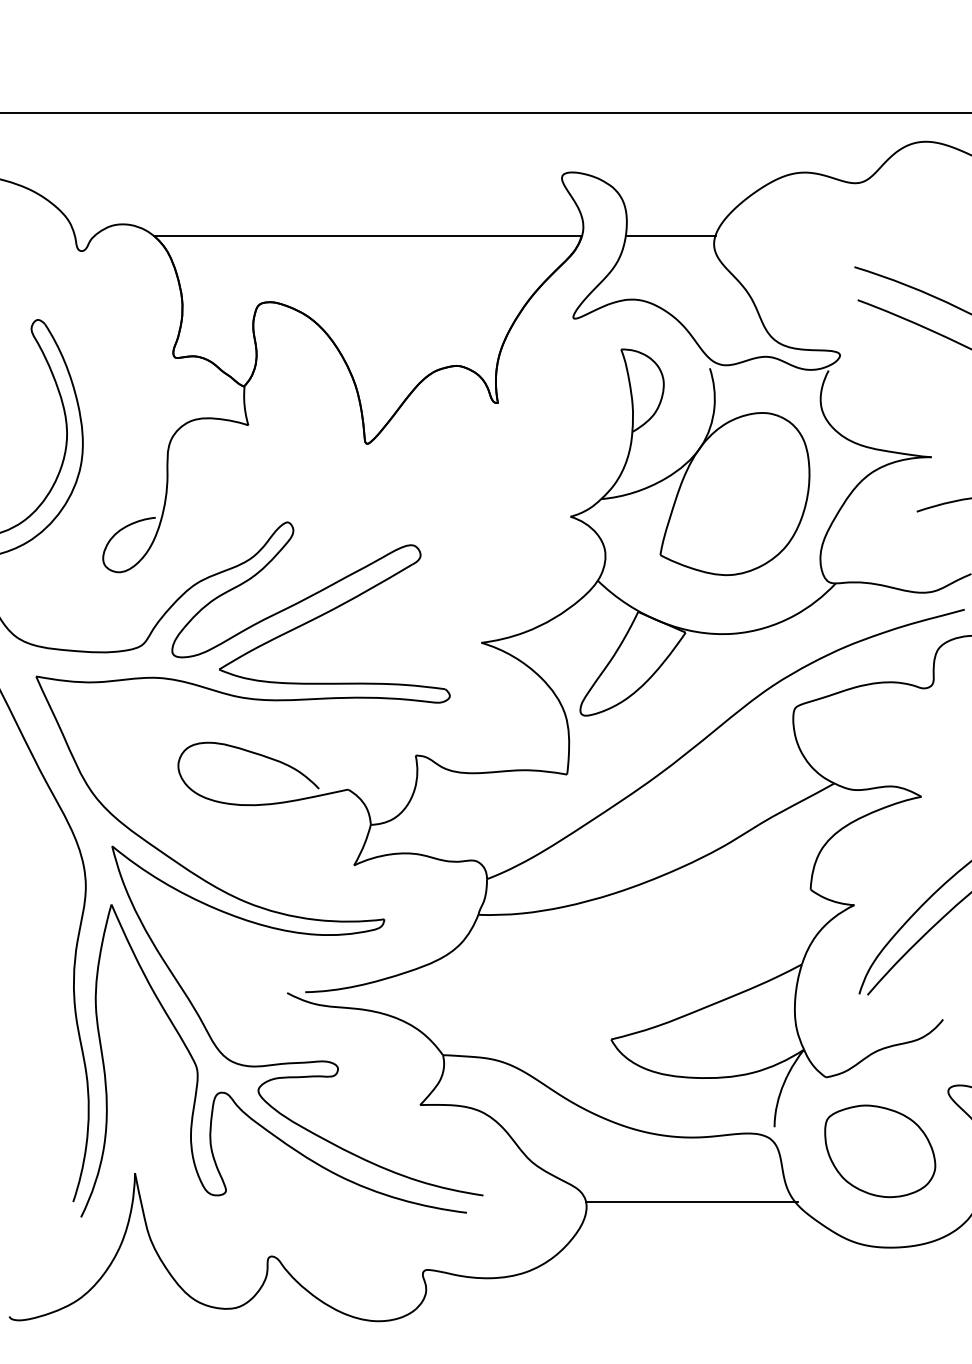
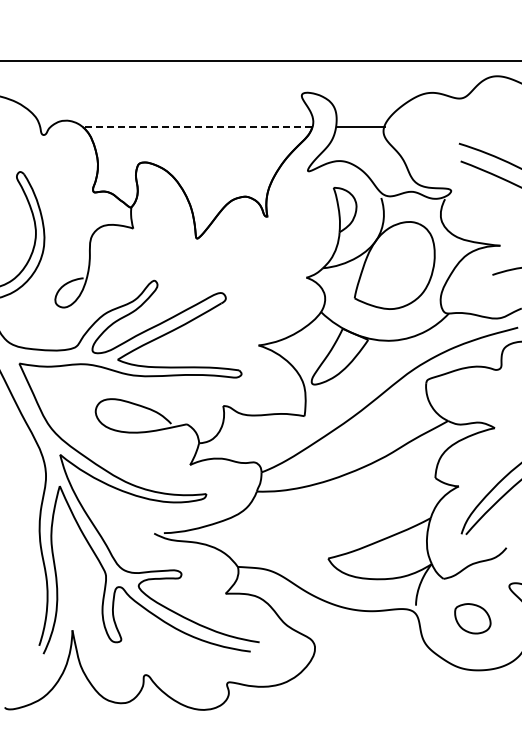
line: (367, 237) -> (197, 127), solid -> dashed
part: (879, 1151) -> (472, 618), size x0.6
line: (691, 1201) -> (371, 645), removed

